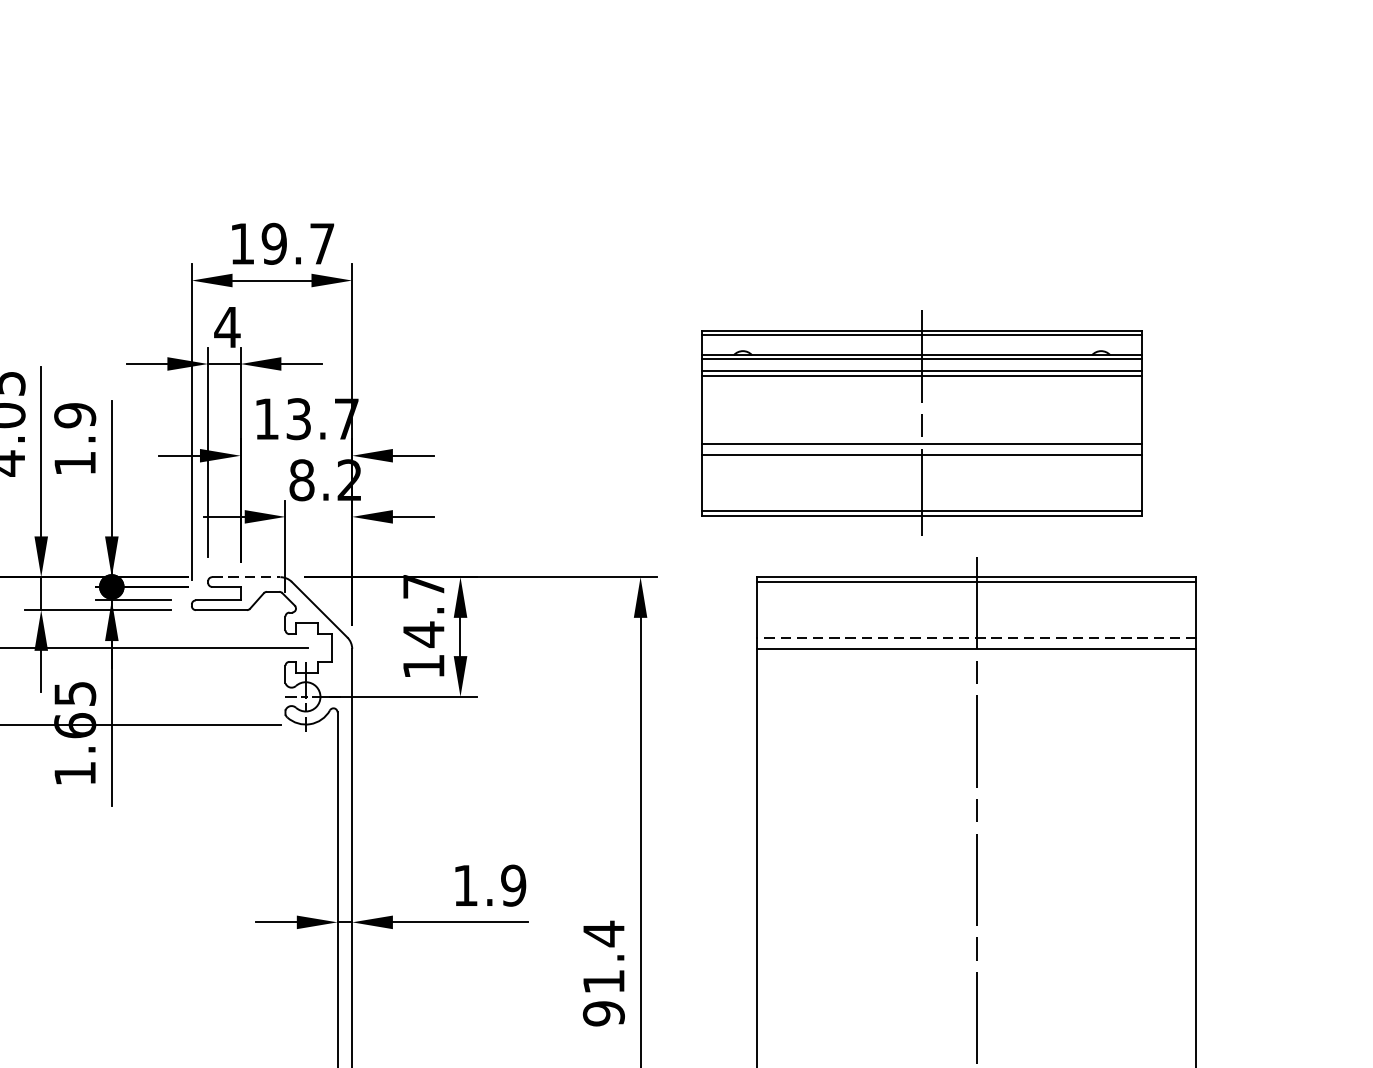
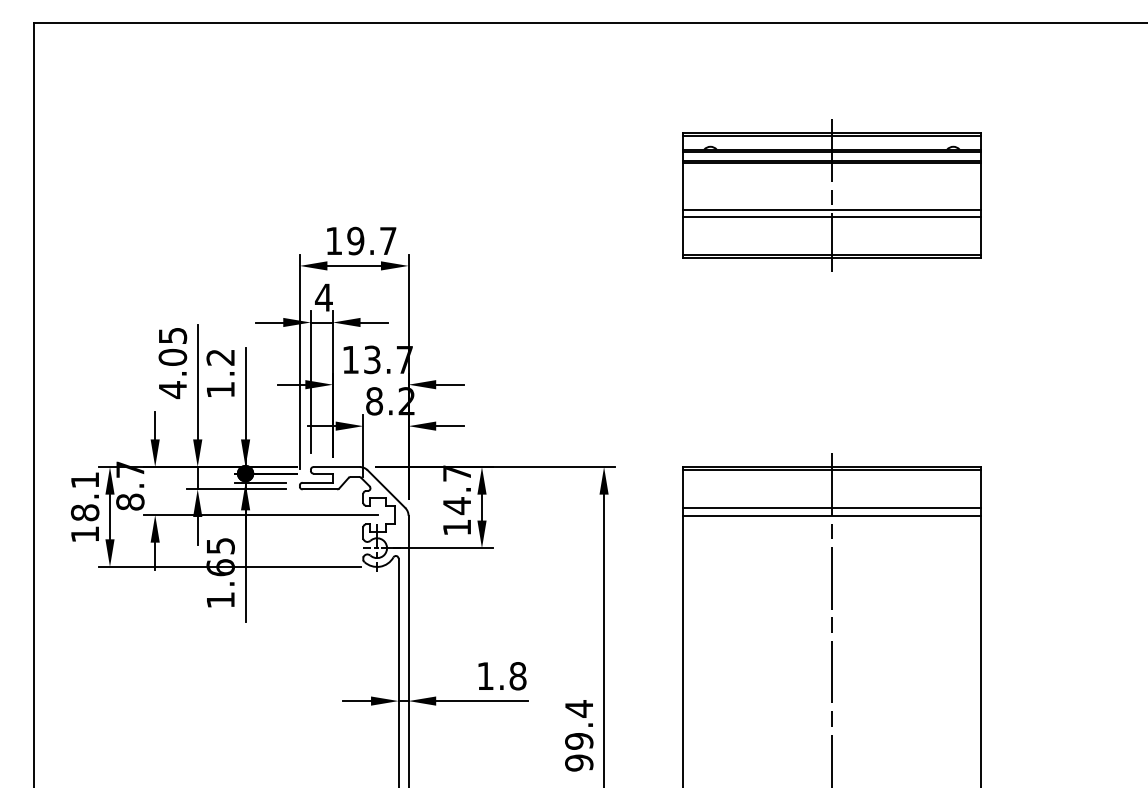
text: (74, 415) -> (220, 357), 1.9 -> 1.2
part: (921, 422) -> (831, 195), moved
line: (247, 577) -> (337, 467), dashed -> solid
line: (975, 636) -> (831, 507), dashed -> solid
text: (512, 886) -> (517, 676), 1.9 -> 1.8
text: (604, 981) -> (579, 741), 91.4 -> 99.4

